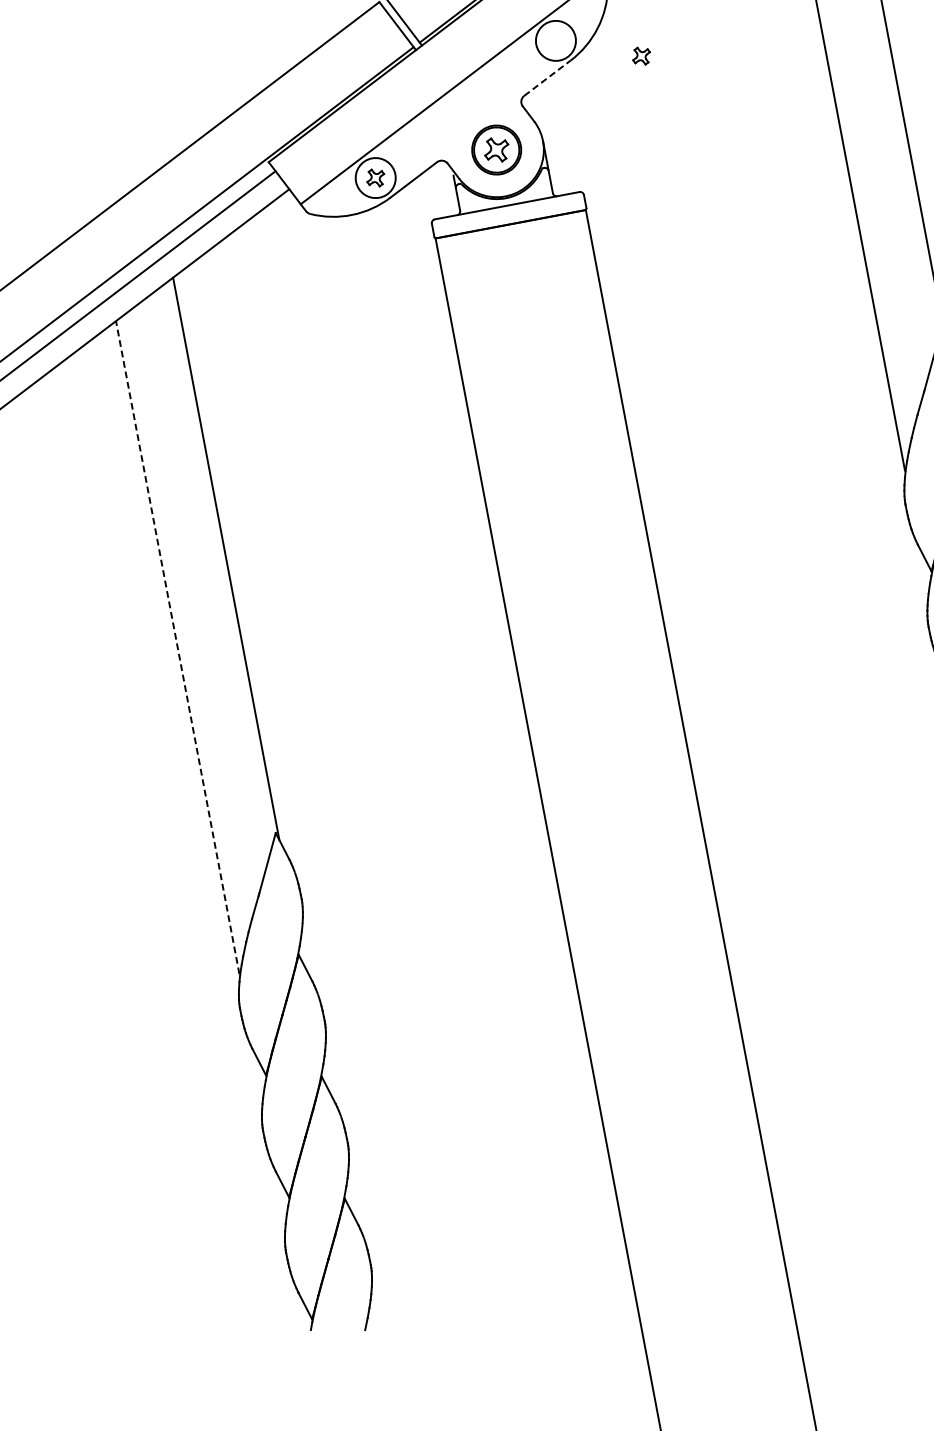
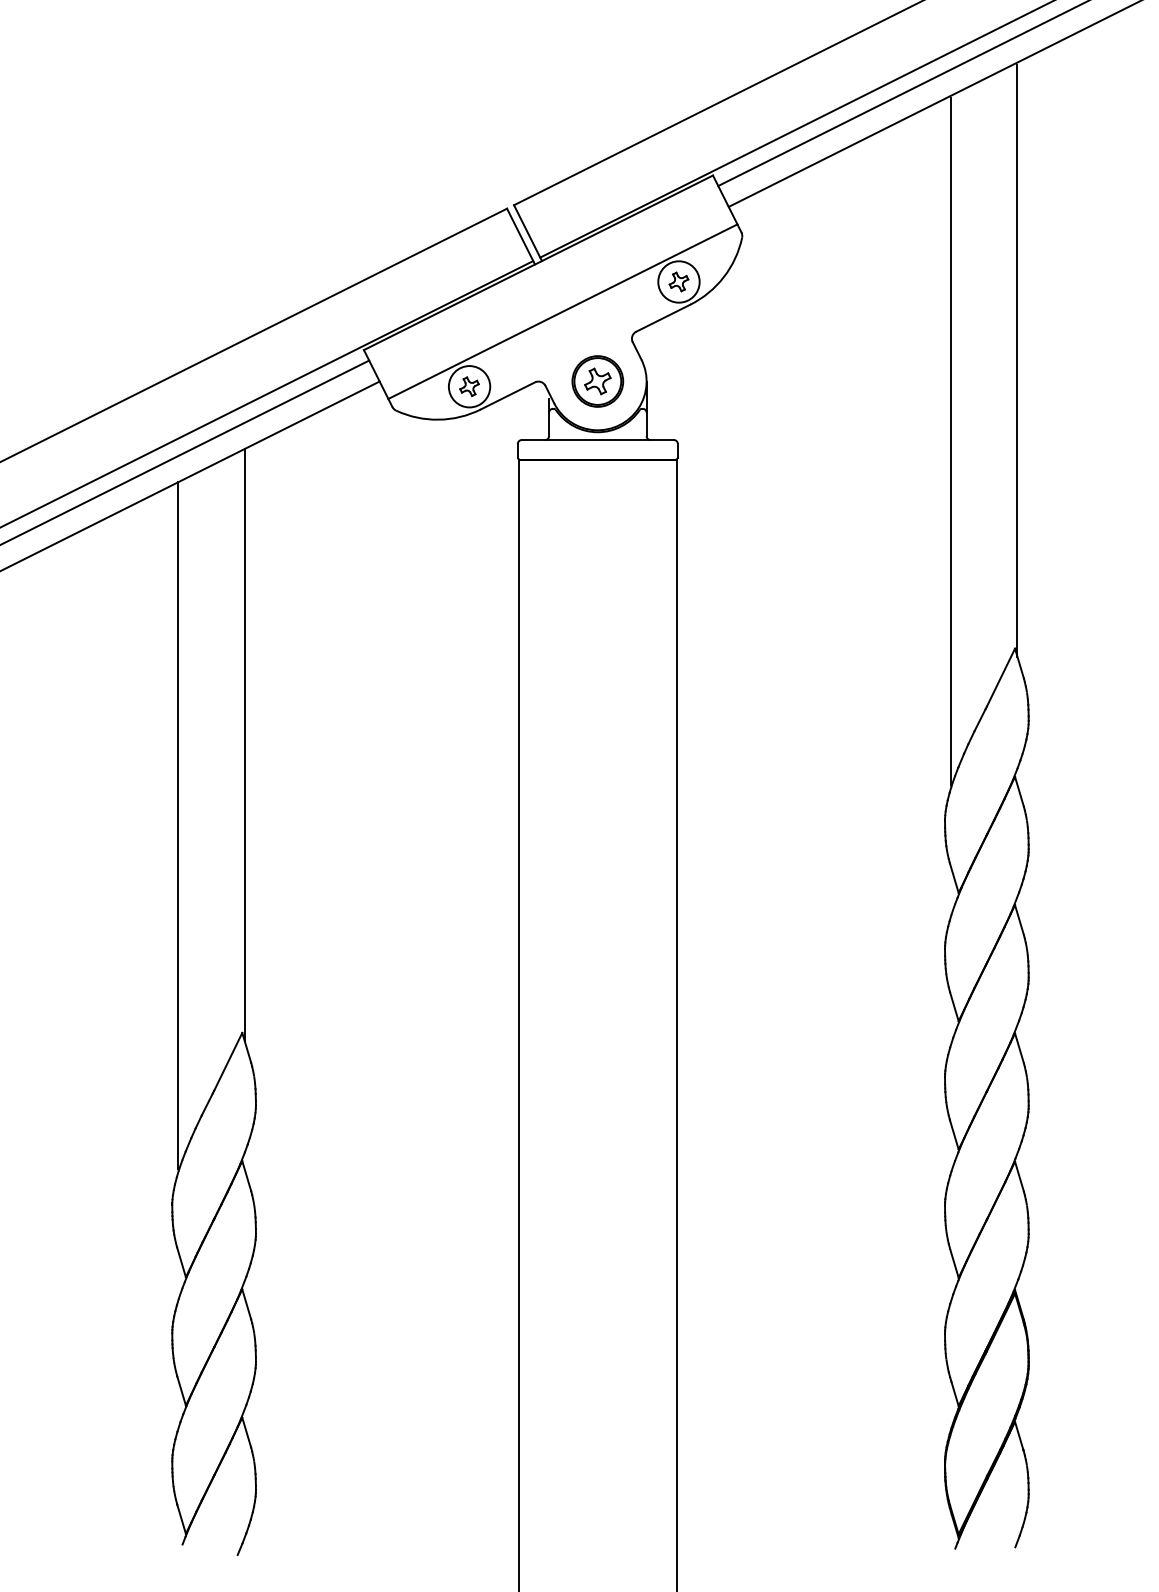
part: (640, 55) -> (678, 281), moved
line: (547, 78) -> (663, 318), dashed -> solid
line: (177, 647) -> (178, 825), dashed -> solid

